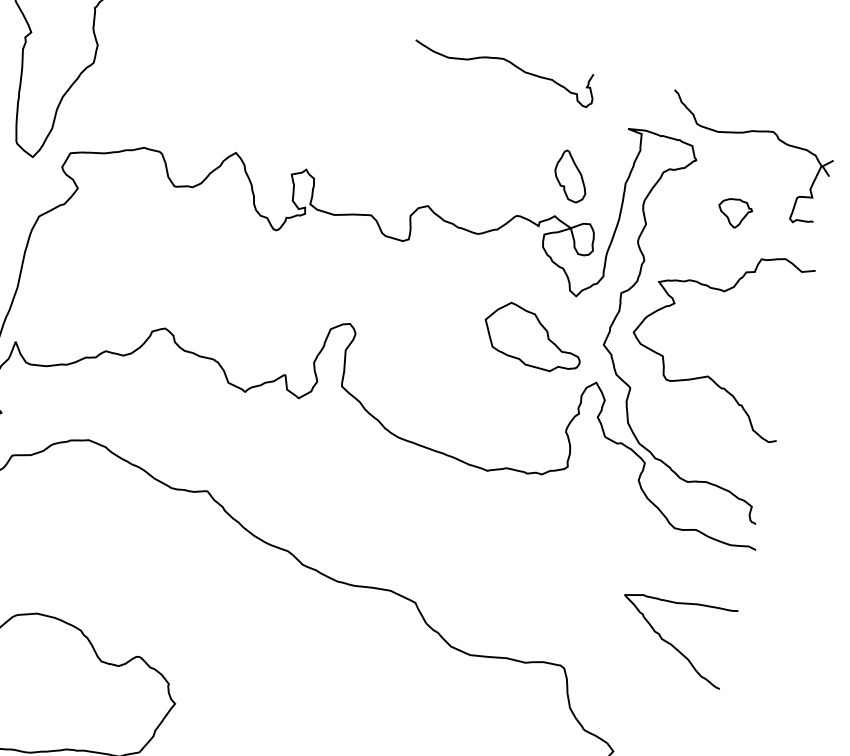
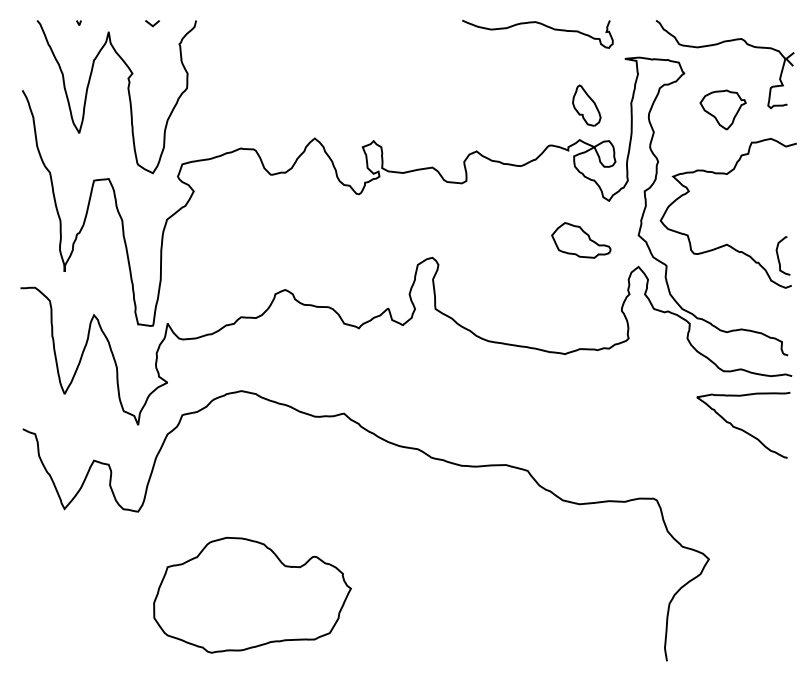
curve: (507, 62) -> (539, 24), moved
part: (734, 212) -> (722, 109), size x1.67
part: (533, 337) -> (581, 240), size x0.71
curve: (767, 401) -> (778, 255), added
curve: (671, 642) -> (741, 428), moved

